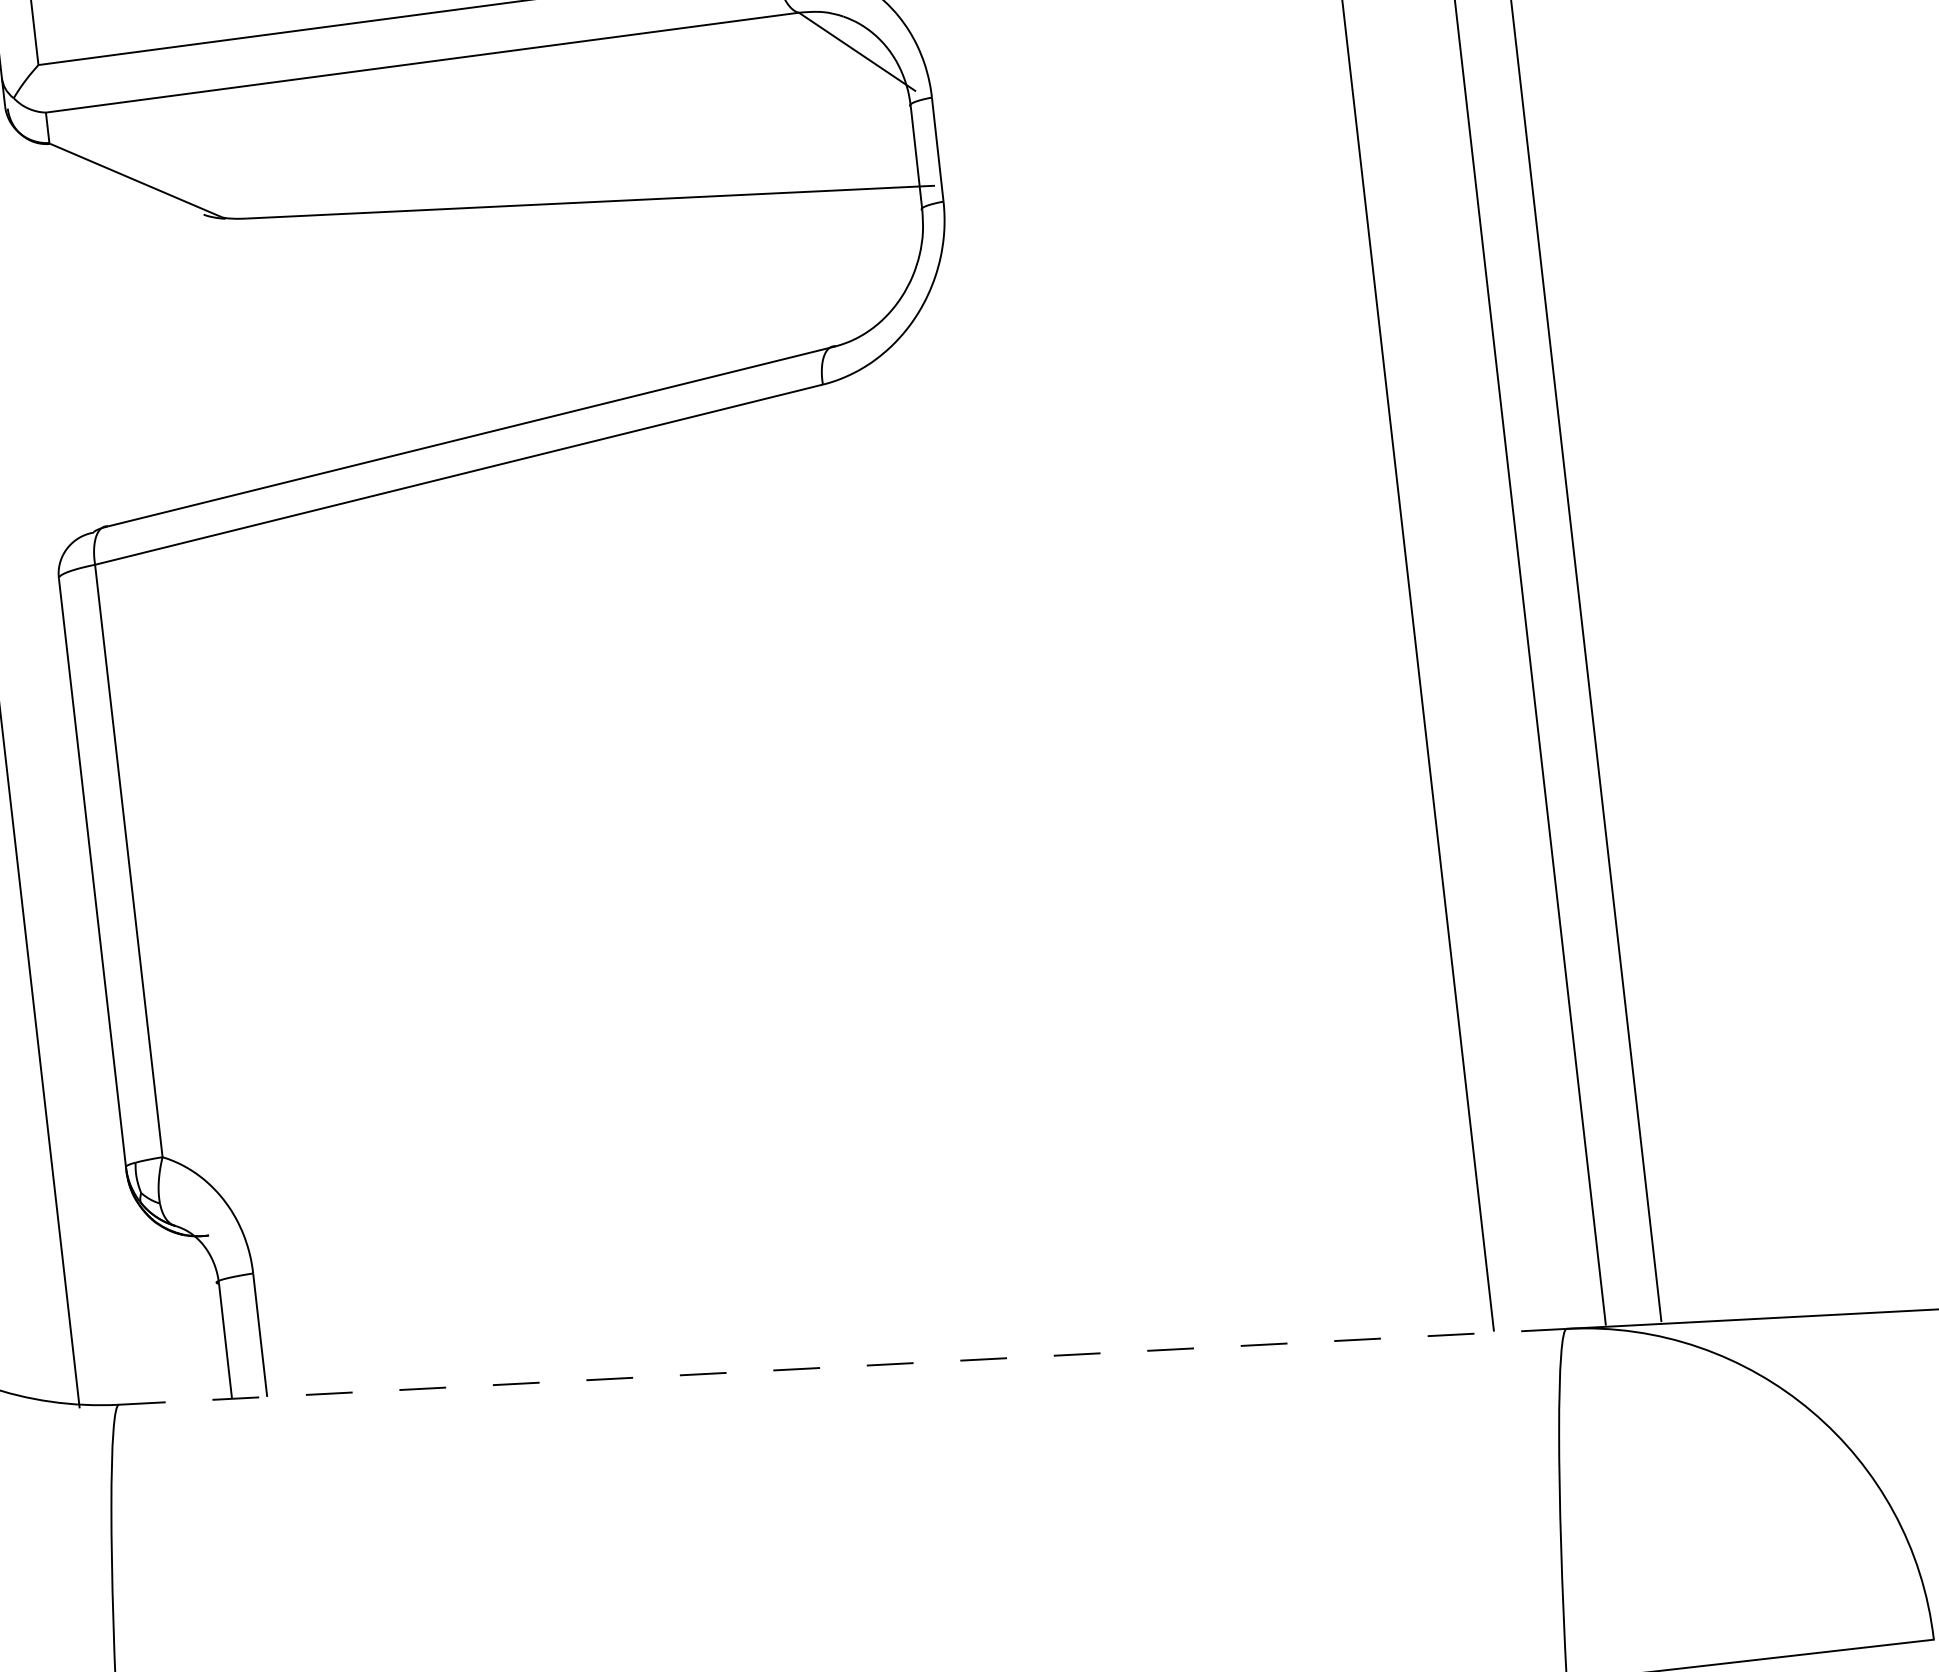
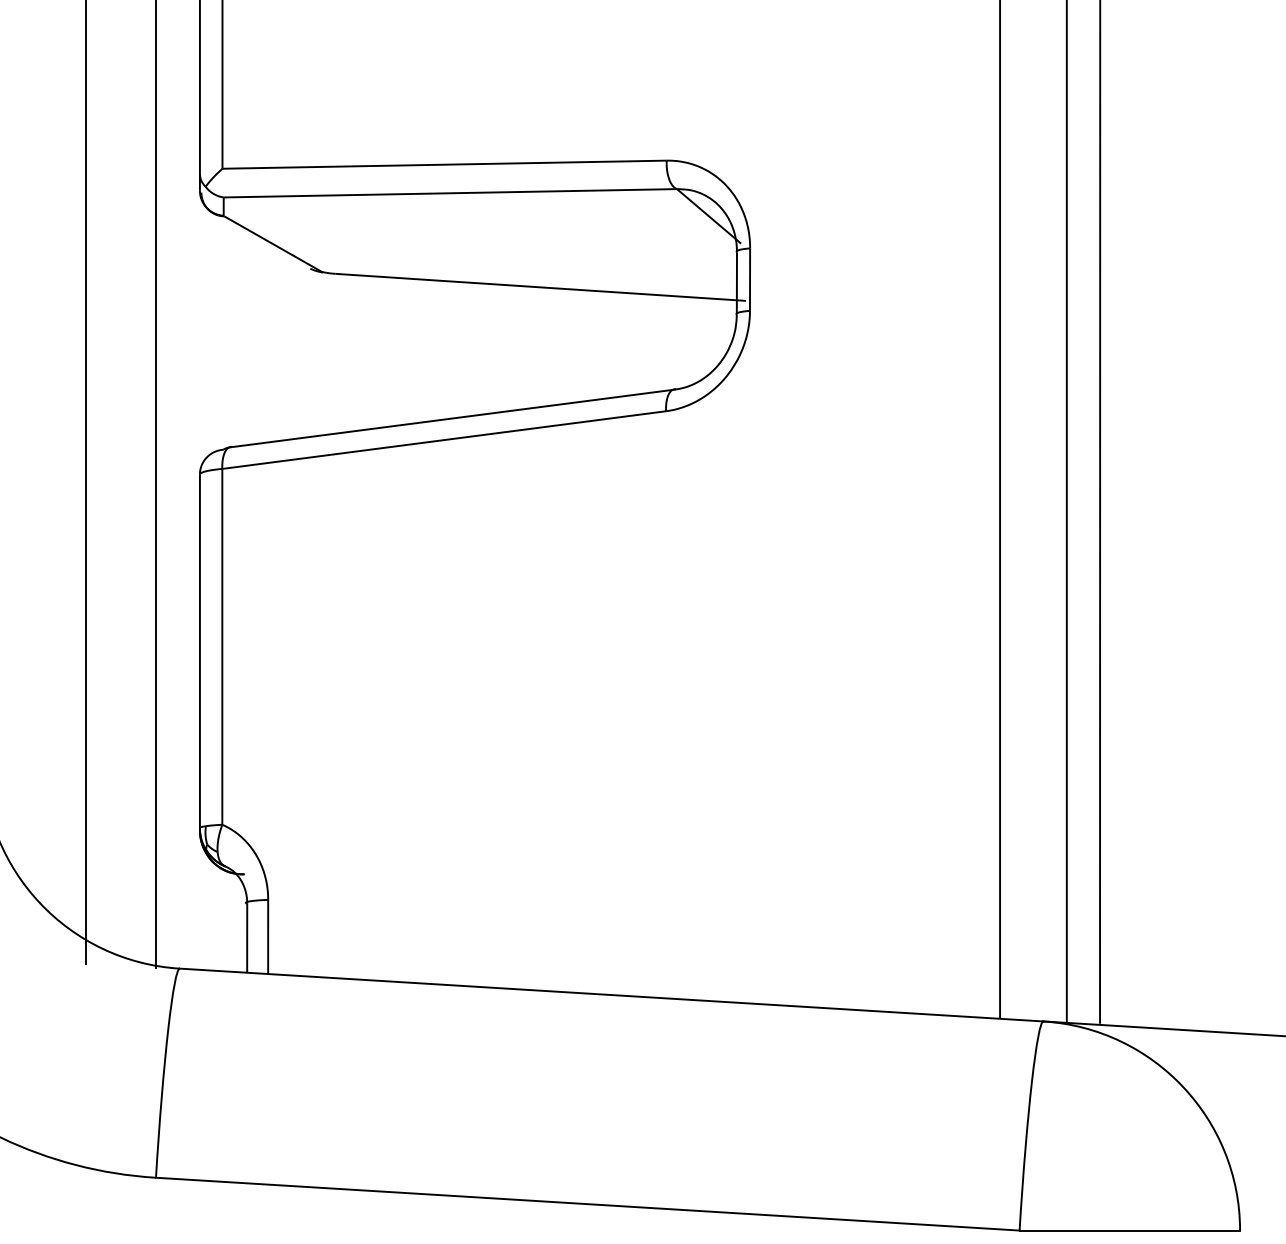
line: (842, 1367) -> (611, 995), dashed -> solid

